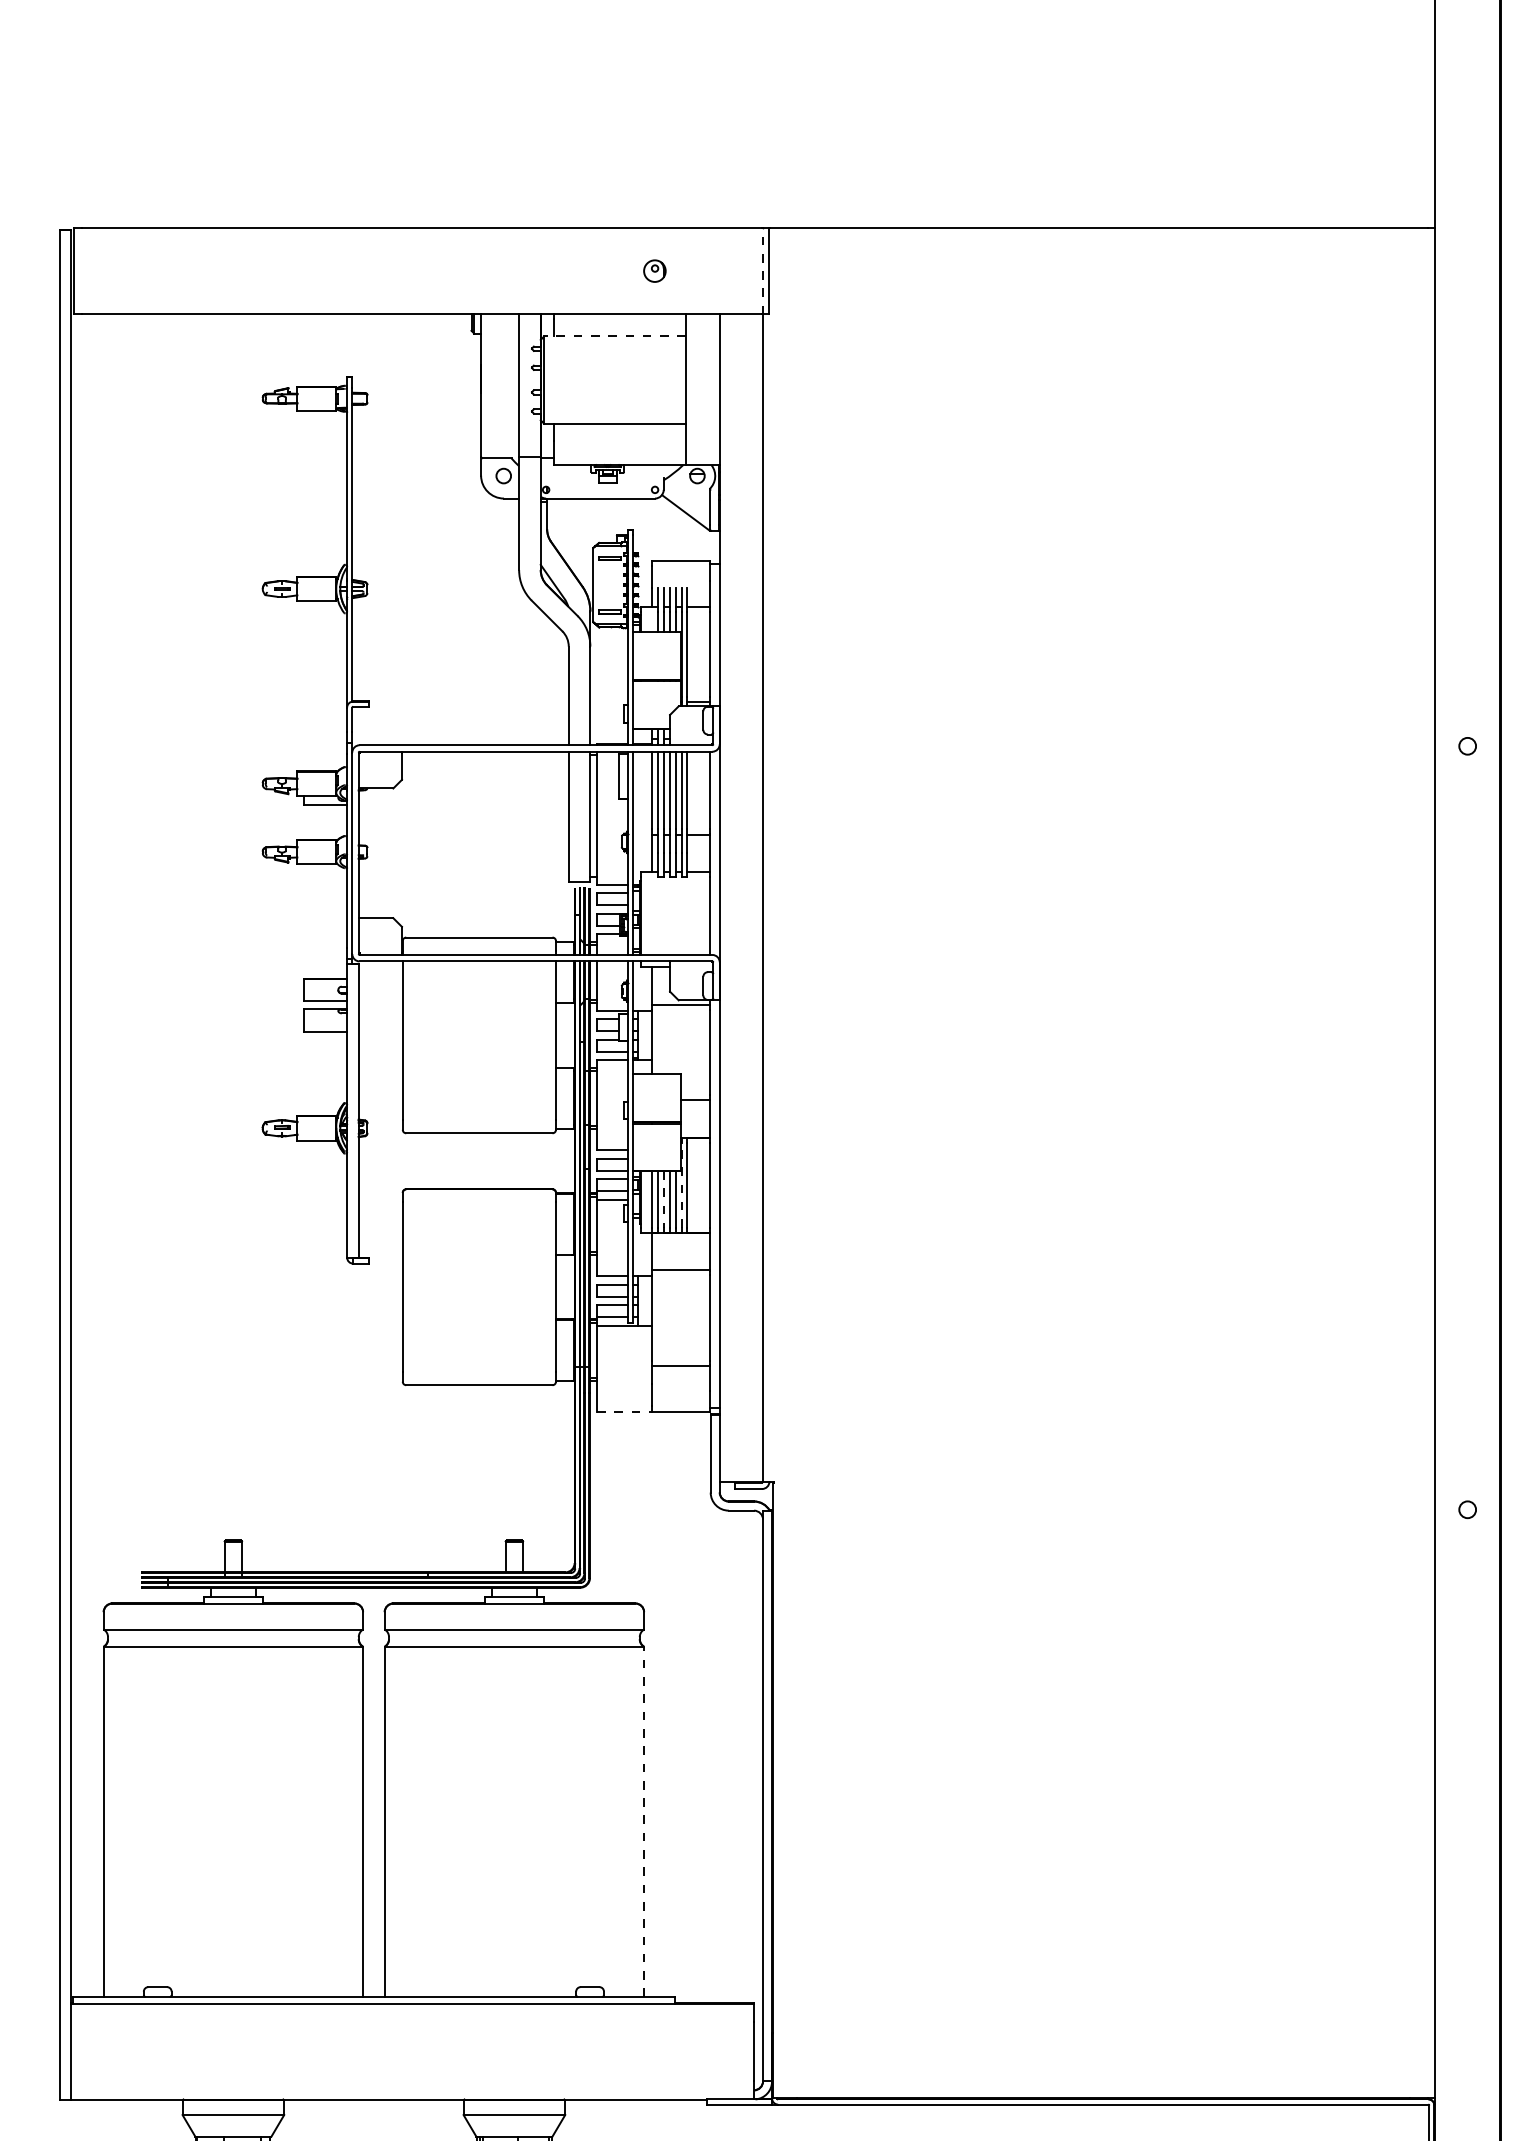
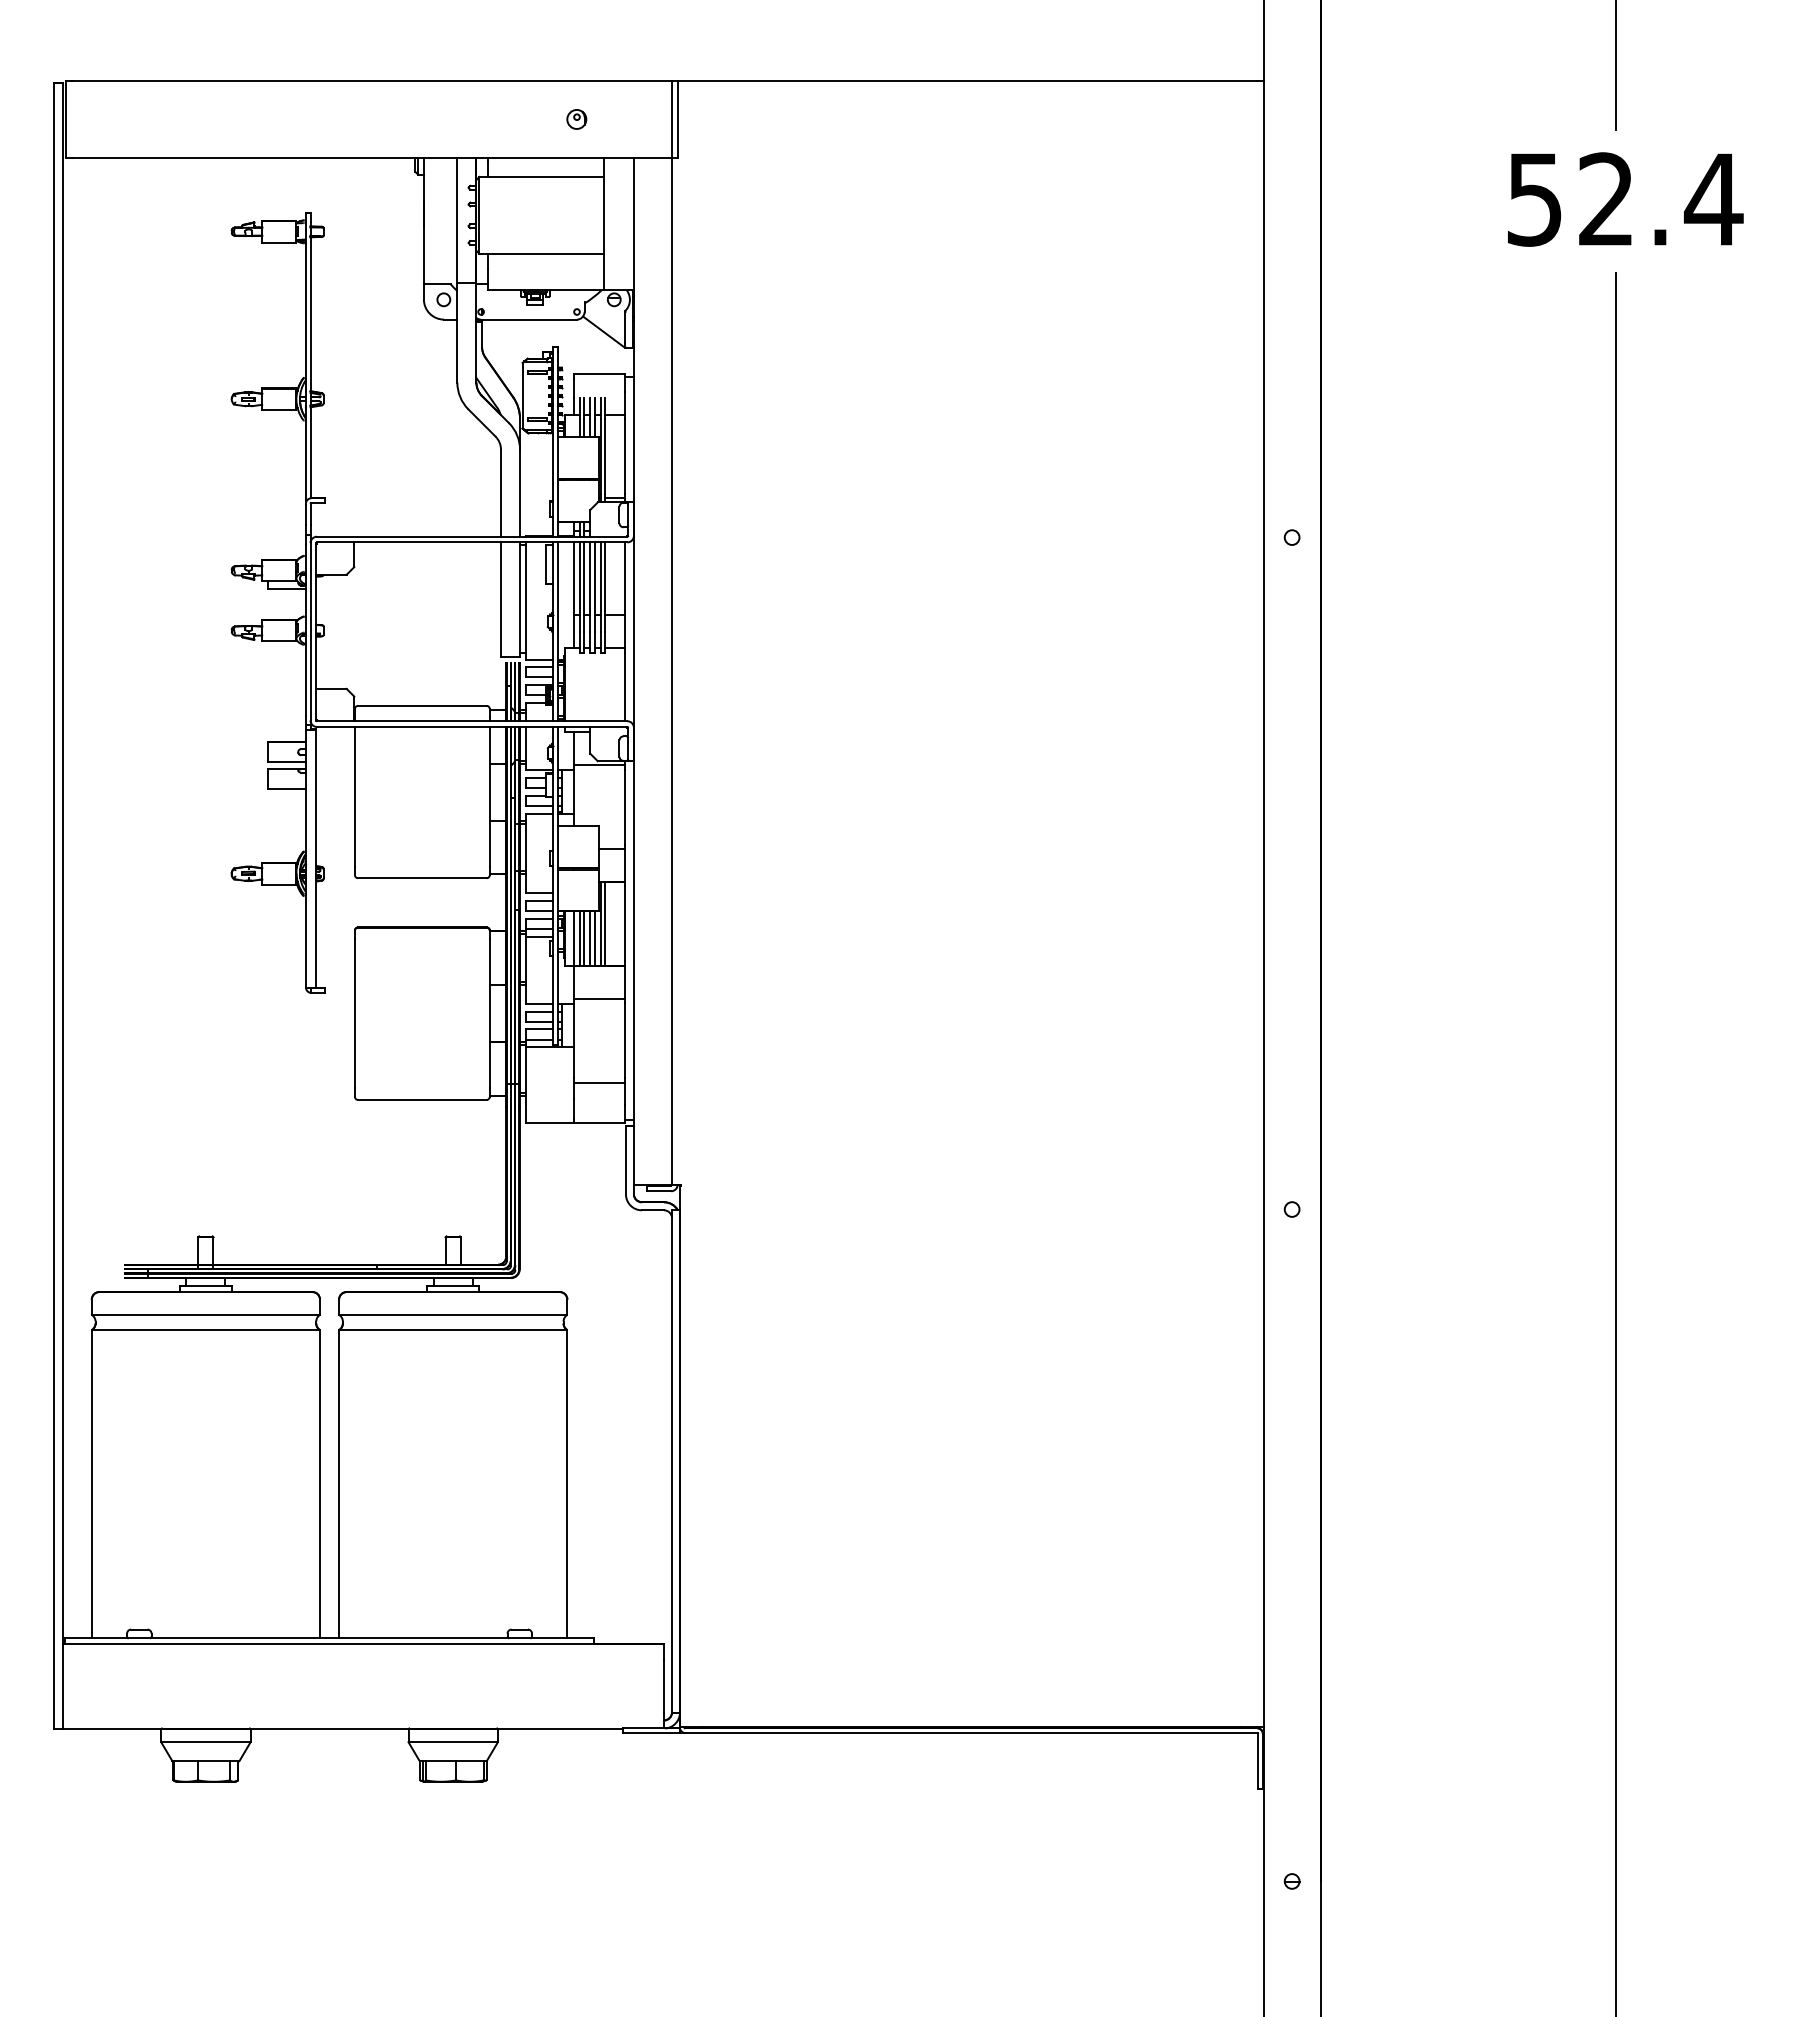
line: (762, 270) -> (671, 118), dashed -> solid
line: (614, 335) -> (541, 176), dashed -> solid
line: (681, 1184) -> (600, 923), dashed -> solid
line: (663, 1199) -> (584, 936), dashed -> solid
line: (624, 1412) -> (550, 1123), dashed -> solid
line: (644, 1821) -> (567, 1483), dashed -> solid

